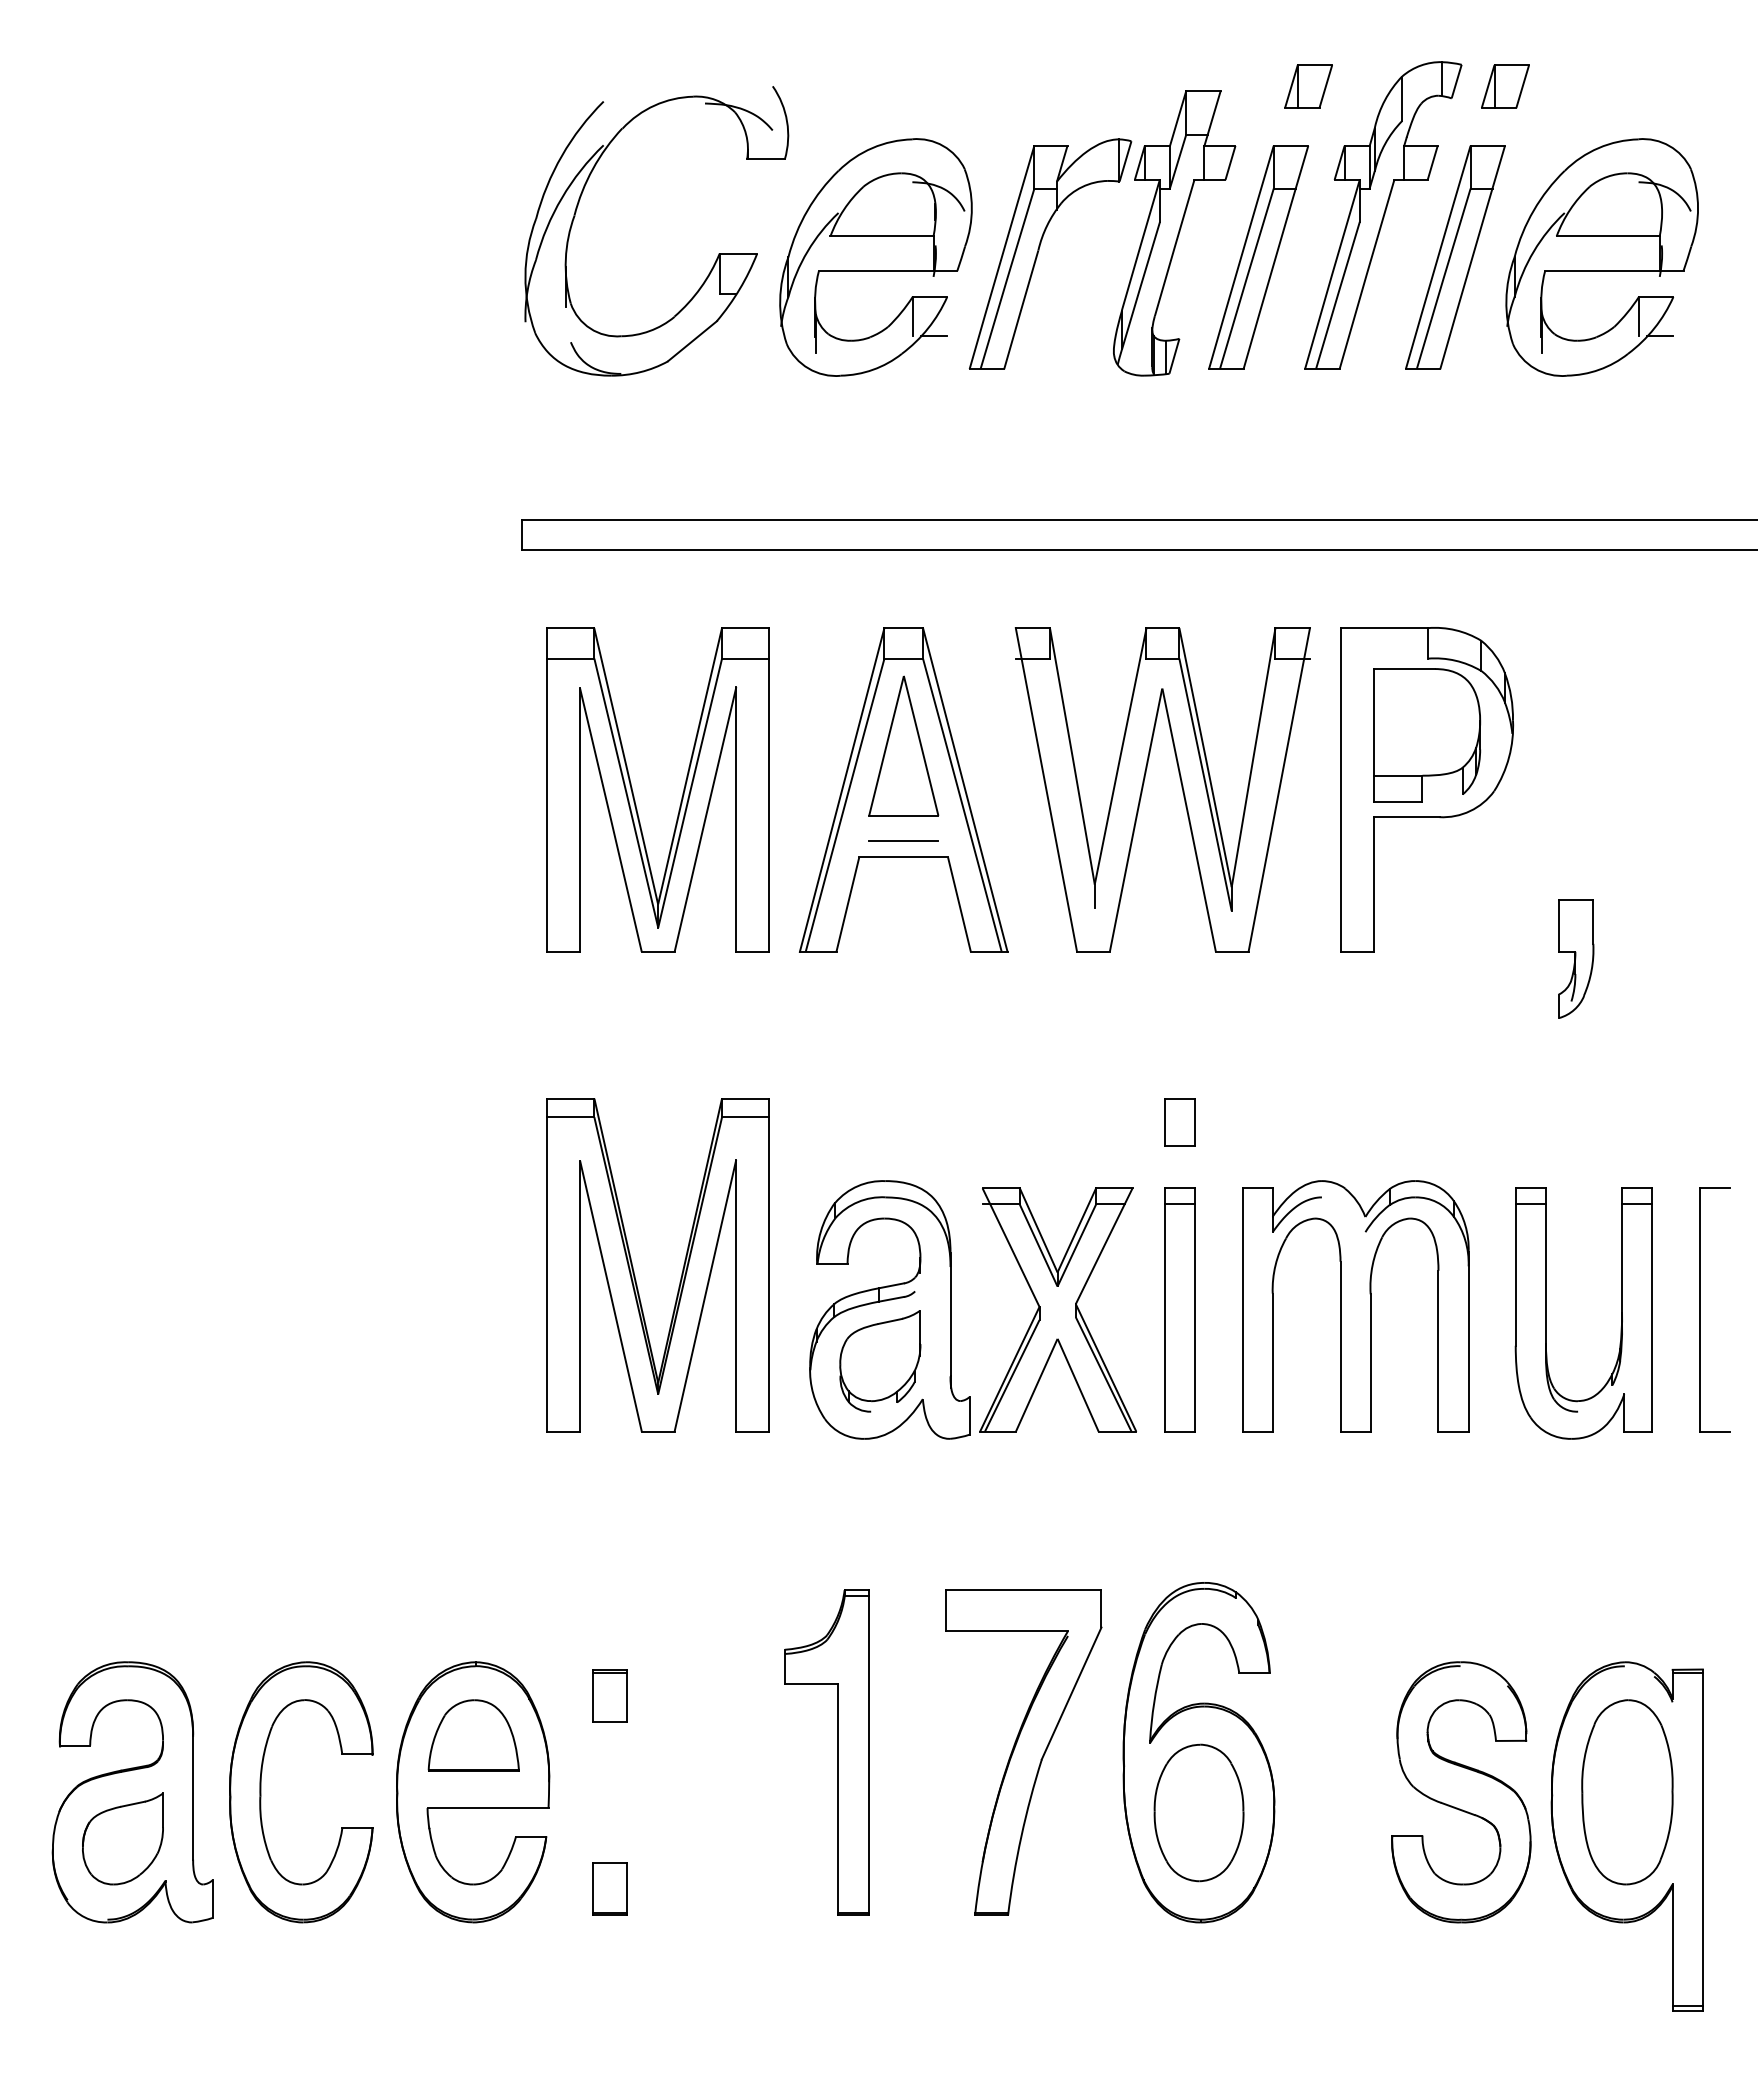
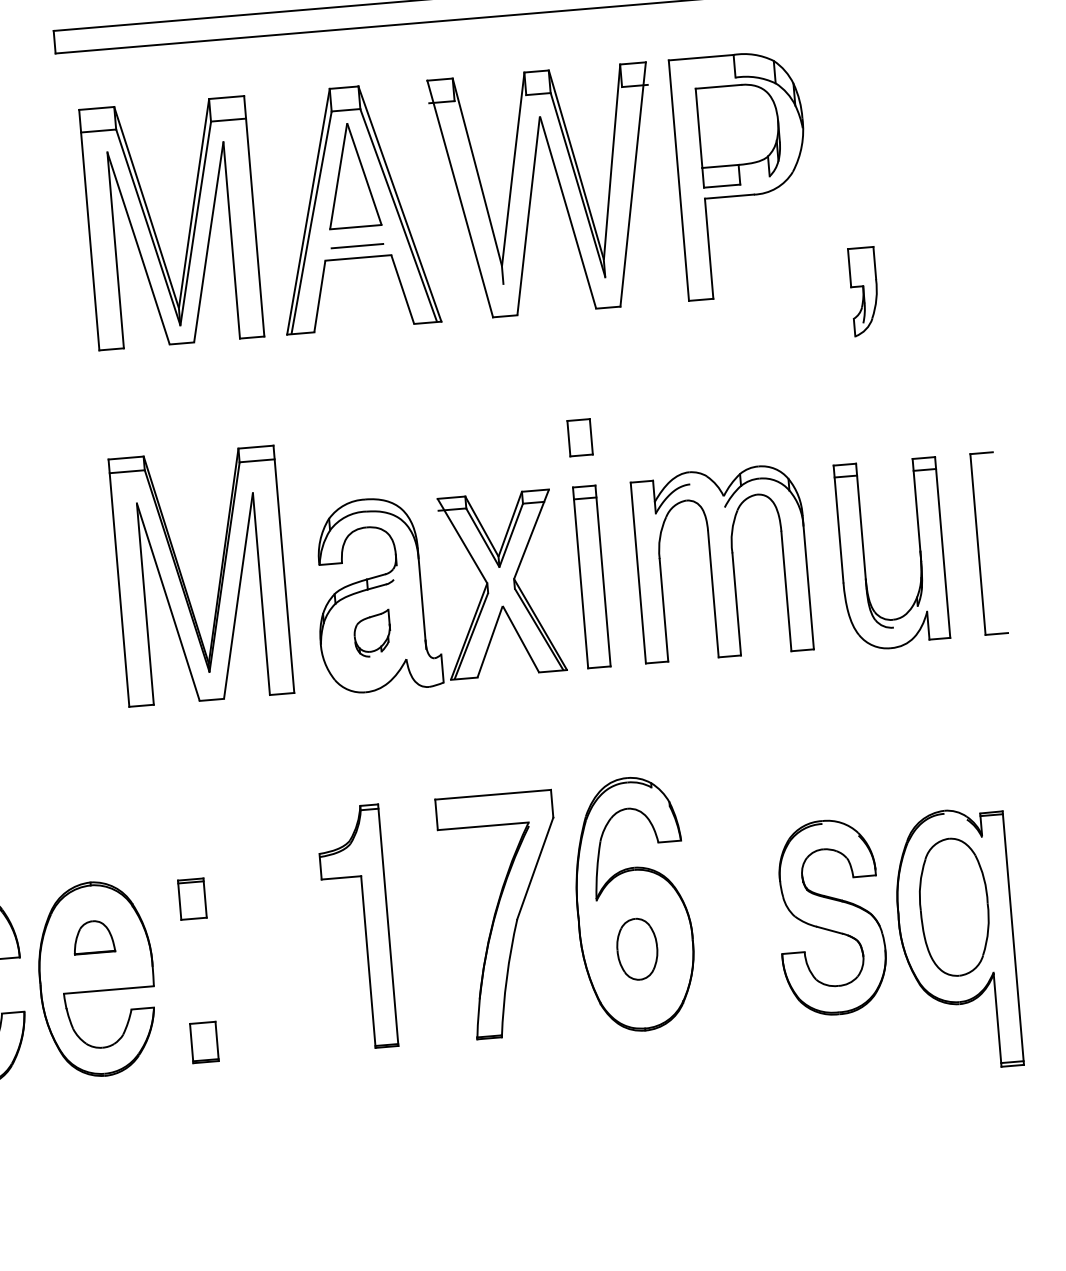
part: (880, 1361) -> (372, 633), size x0.6
part: (473, 1735) -> (93, 937), size x0.6
part: (1198, 1812) -> (636, 949), size x0.6

